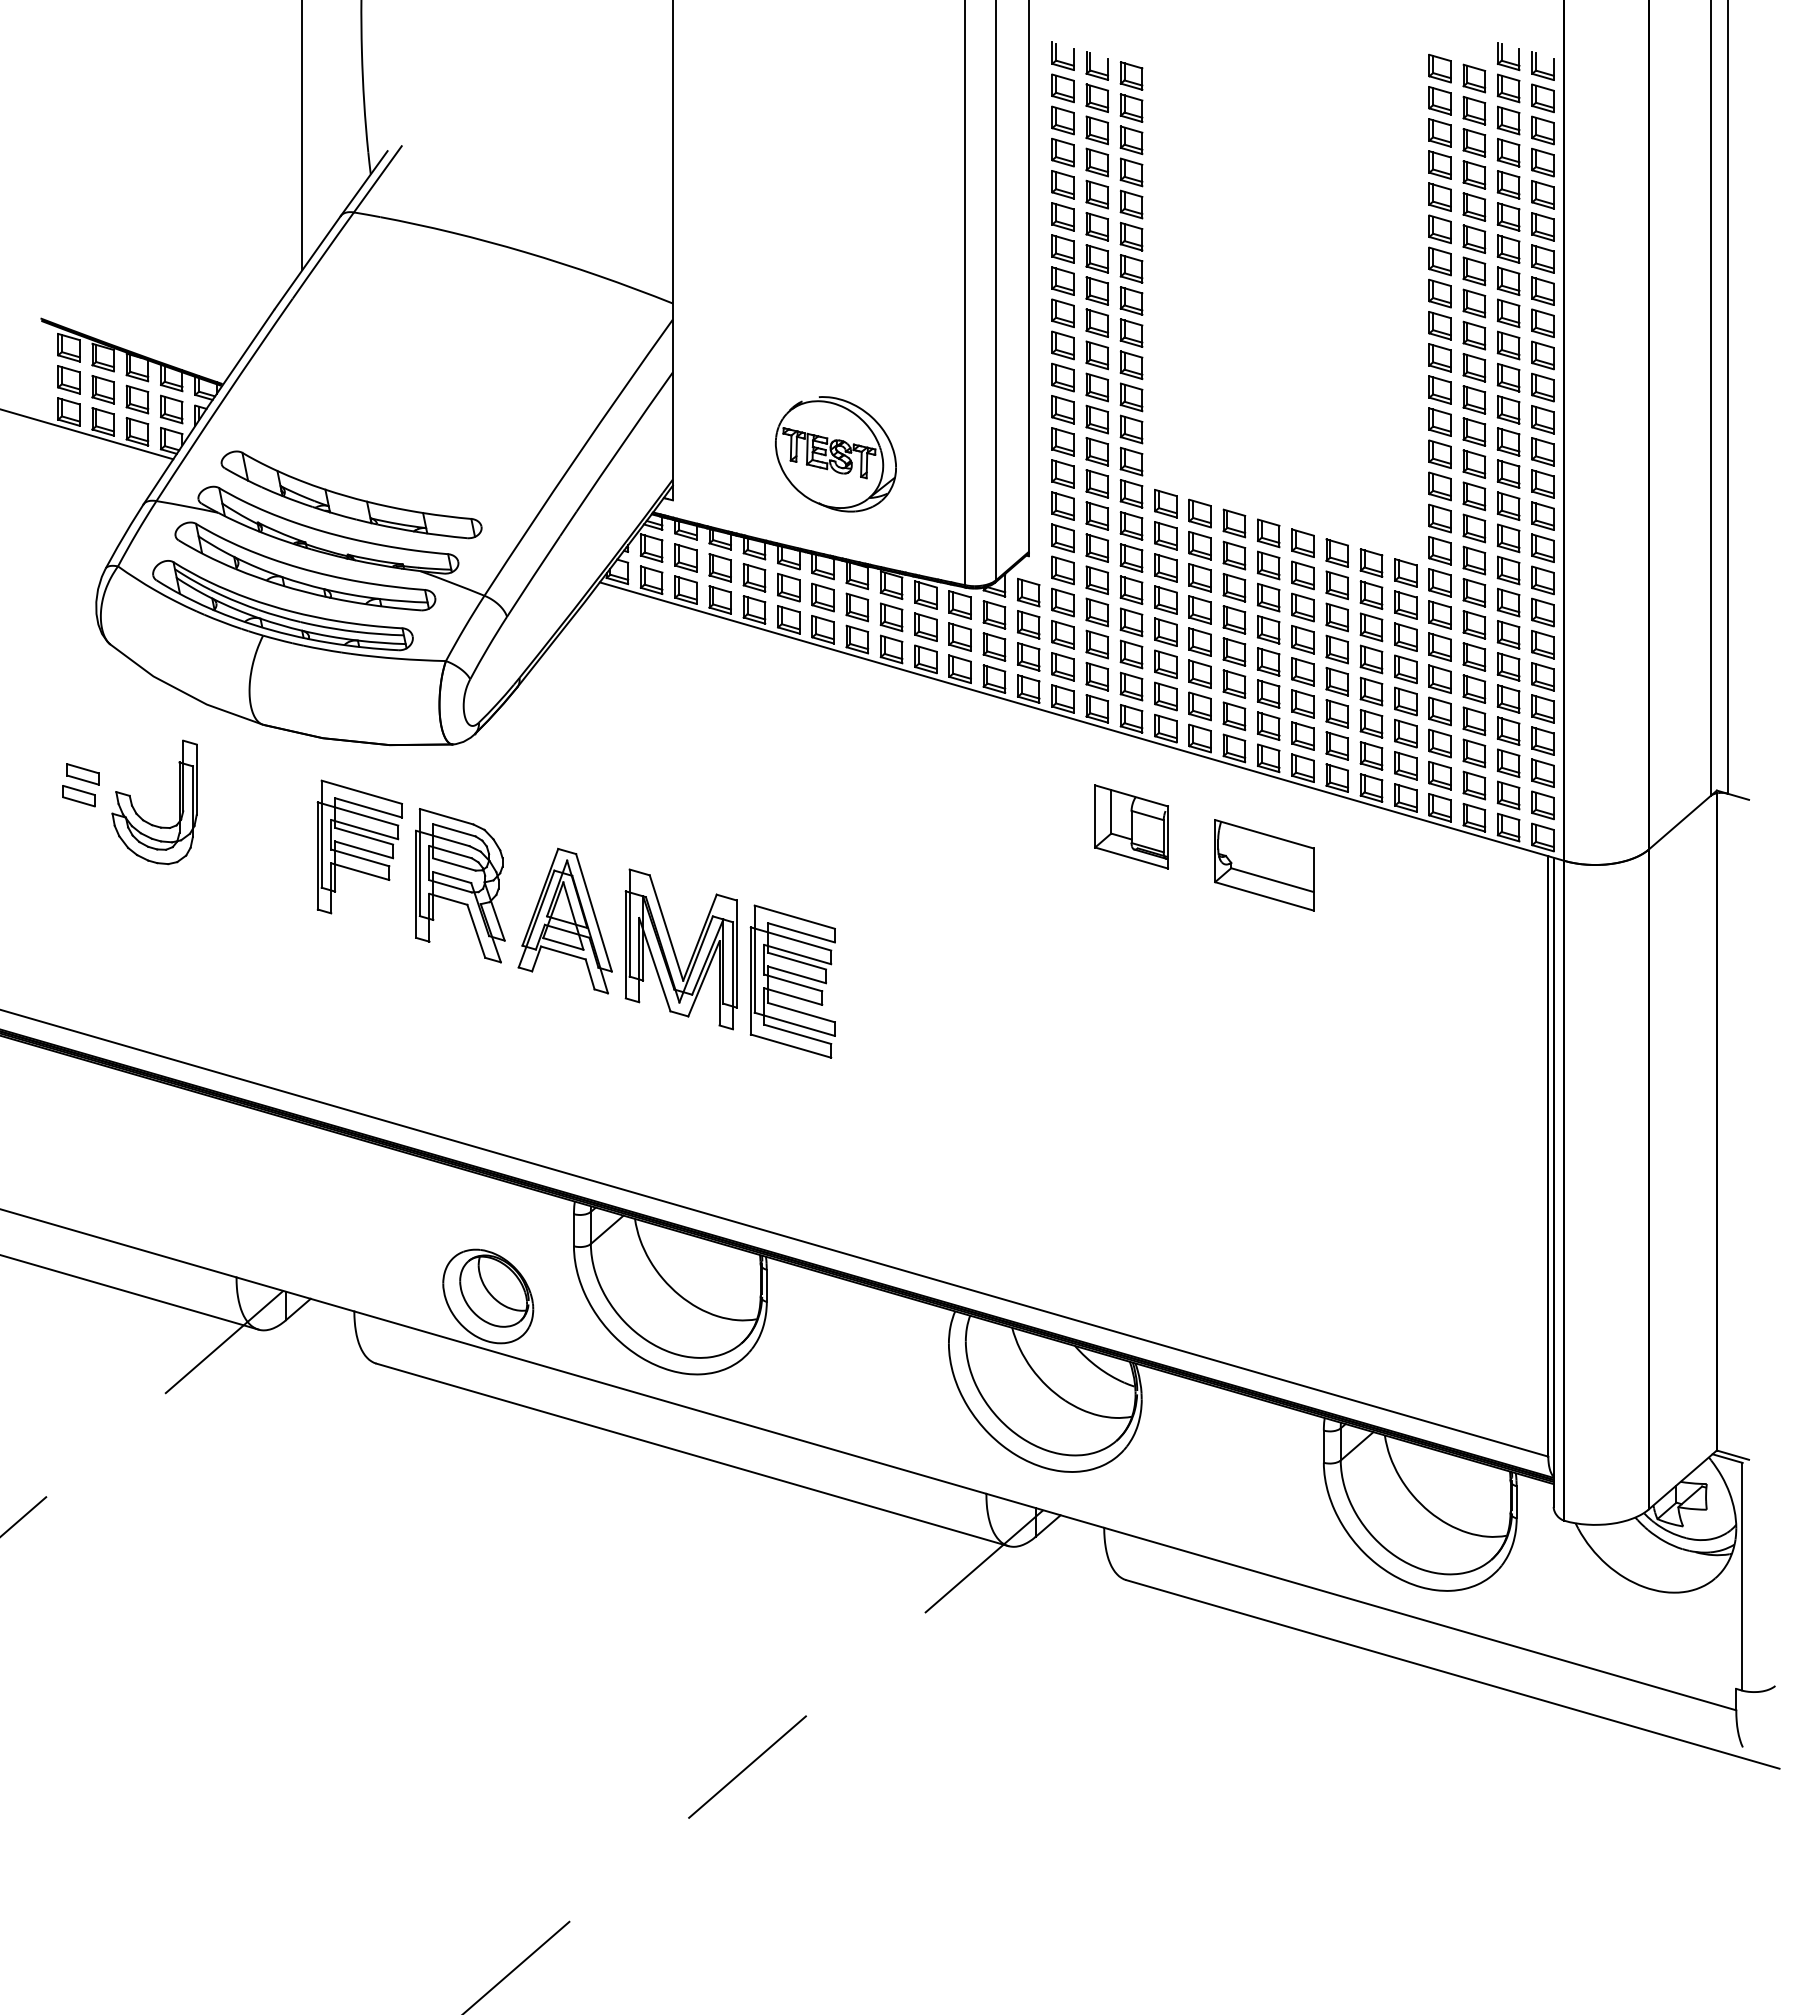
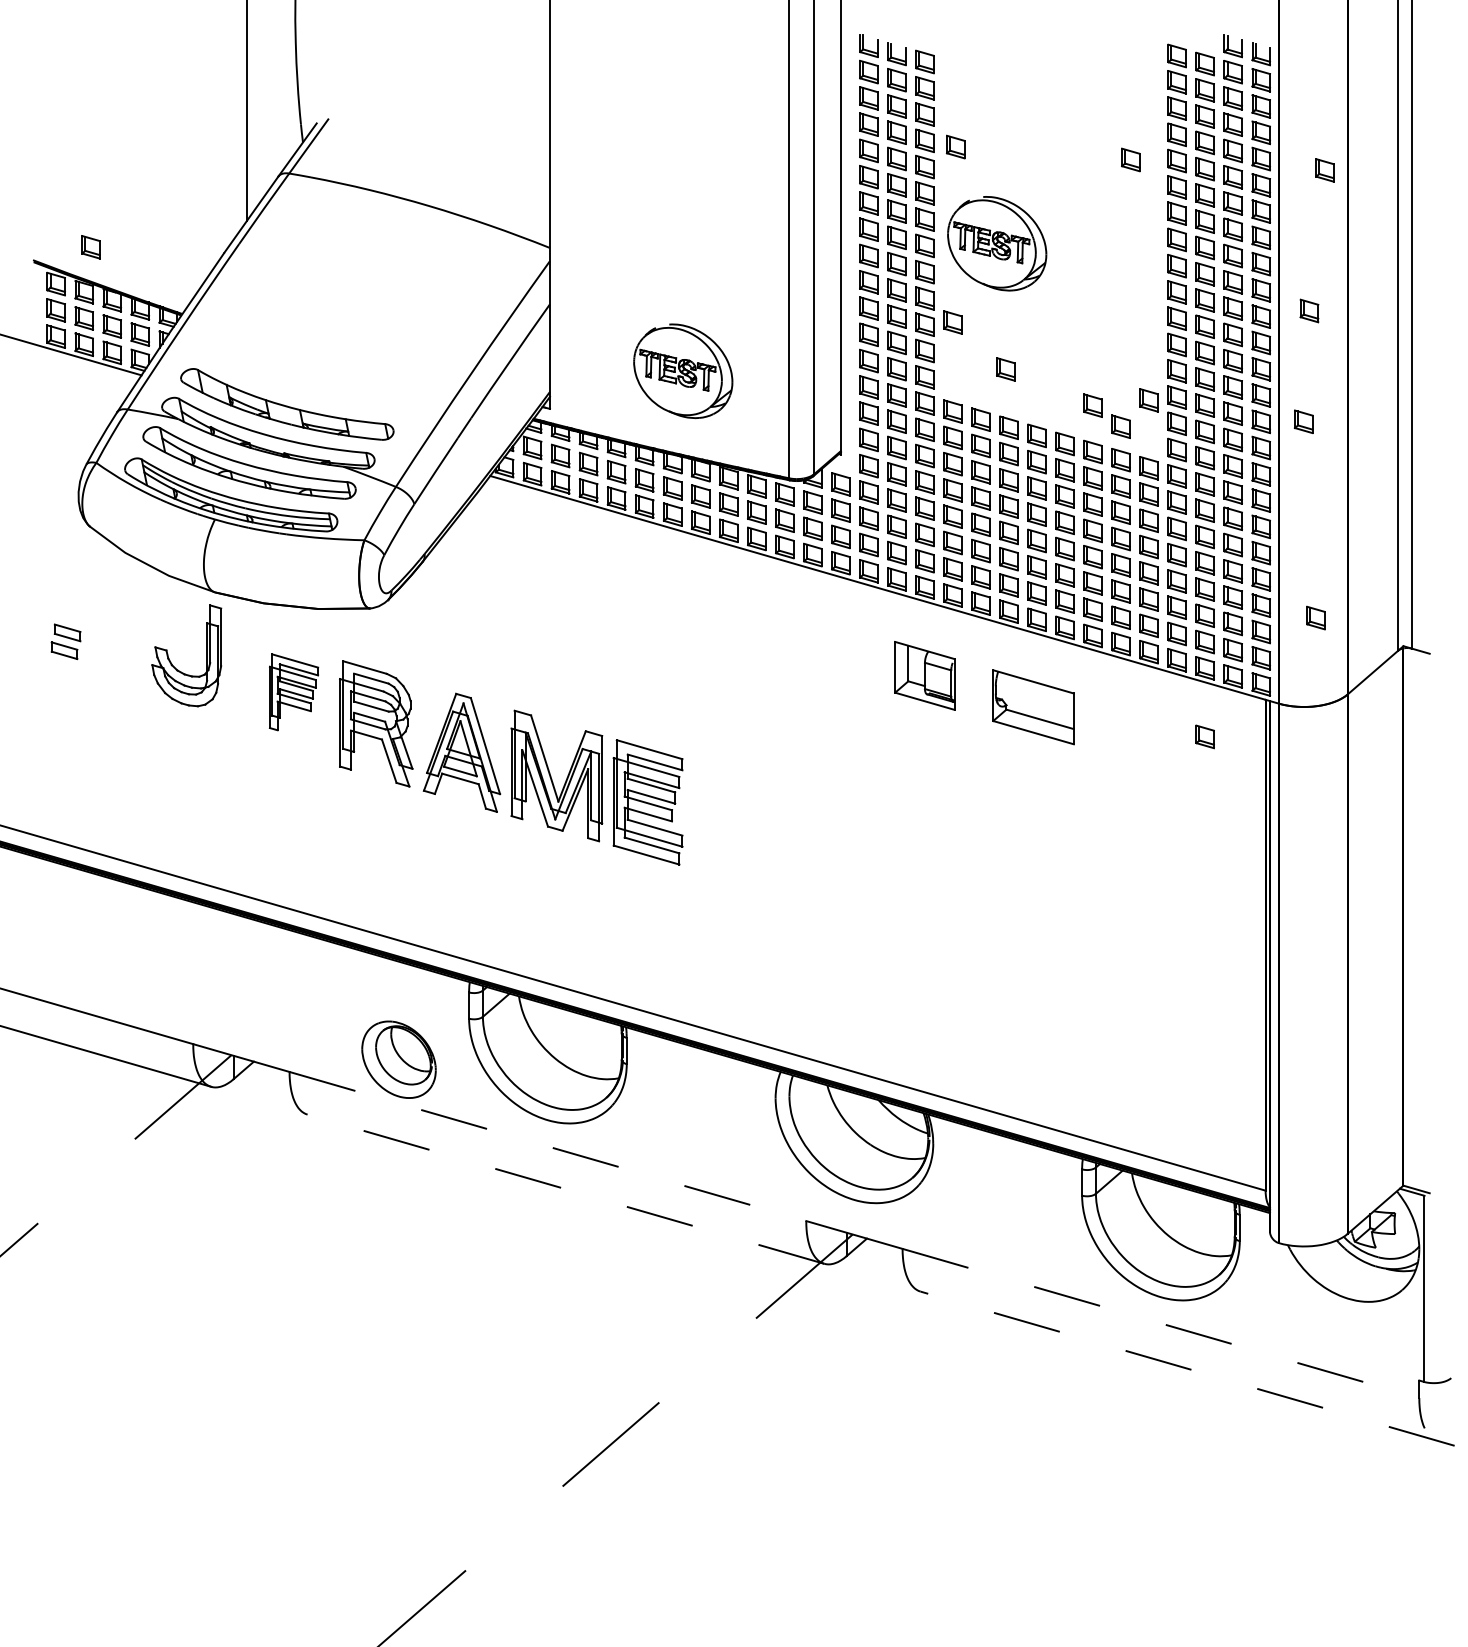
part: (1168, 179) -> (955, 146), added
part: (1383, 195) -> (1130, 159), added
part: (1620, 208) -> (1324, 170), added
part: (1219, 298) -> (996, 243), added
part: (111, 302) -> (91, 247), added
part: (1601, 380) -> (1309, 310), added
part: (1165, 394) -> (952, 322), added
part: (1230, 451) -> (1005, 368), added
part: (1405, 489) -> (1148, 400), added
part: (1336, 496) -> (1092, 405), added
part: (1594, 515) -> (1303, 421), added
part: (1371, 521) -> (1121, 426), added
part: (1609, 755) -> (1315, 617), added
part: (144, 819) -> (178, 669), moved
part: (359, 846) -> (293, 691), size x0.7
part: (1474, 901) -> (1205, 736), added
line: (670, 1402) -> (548, 1146), solid -> dashed
line: (692, 1454) -> (566, 1188), solid -> dashed
line: (1420, 1619) -> (1161, 1323), solid -> dashed
line: (1452, 1674) -> (1187, 1368), solid -> dashed

